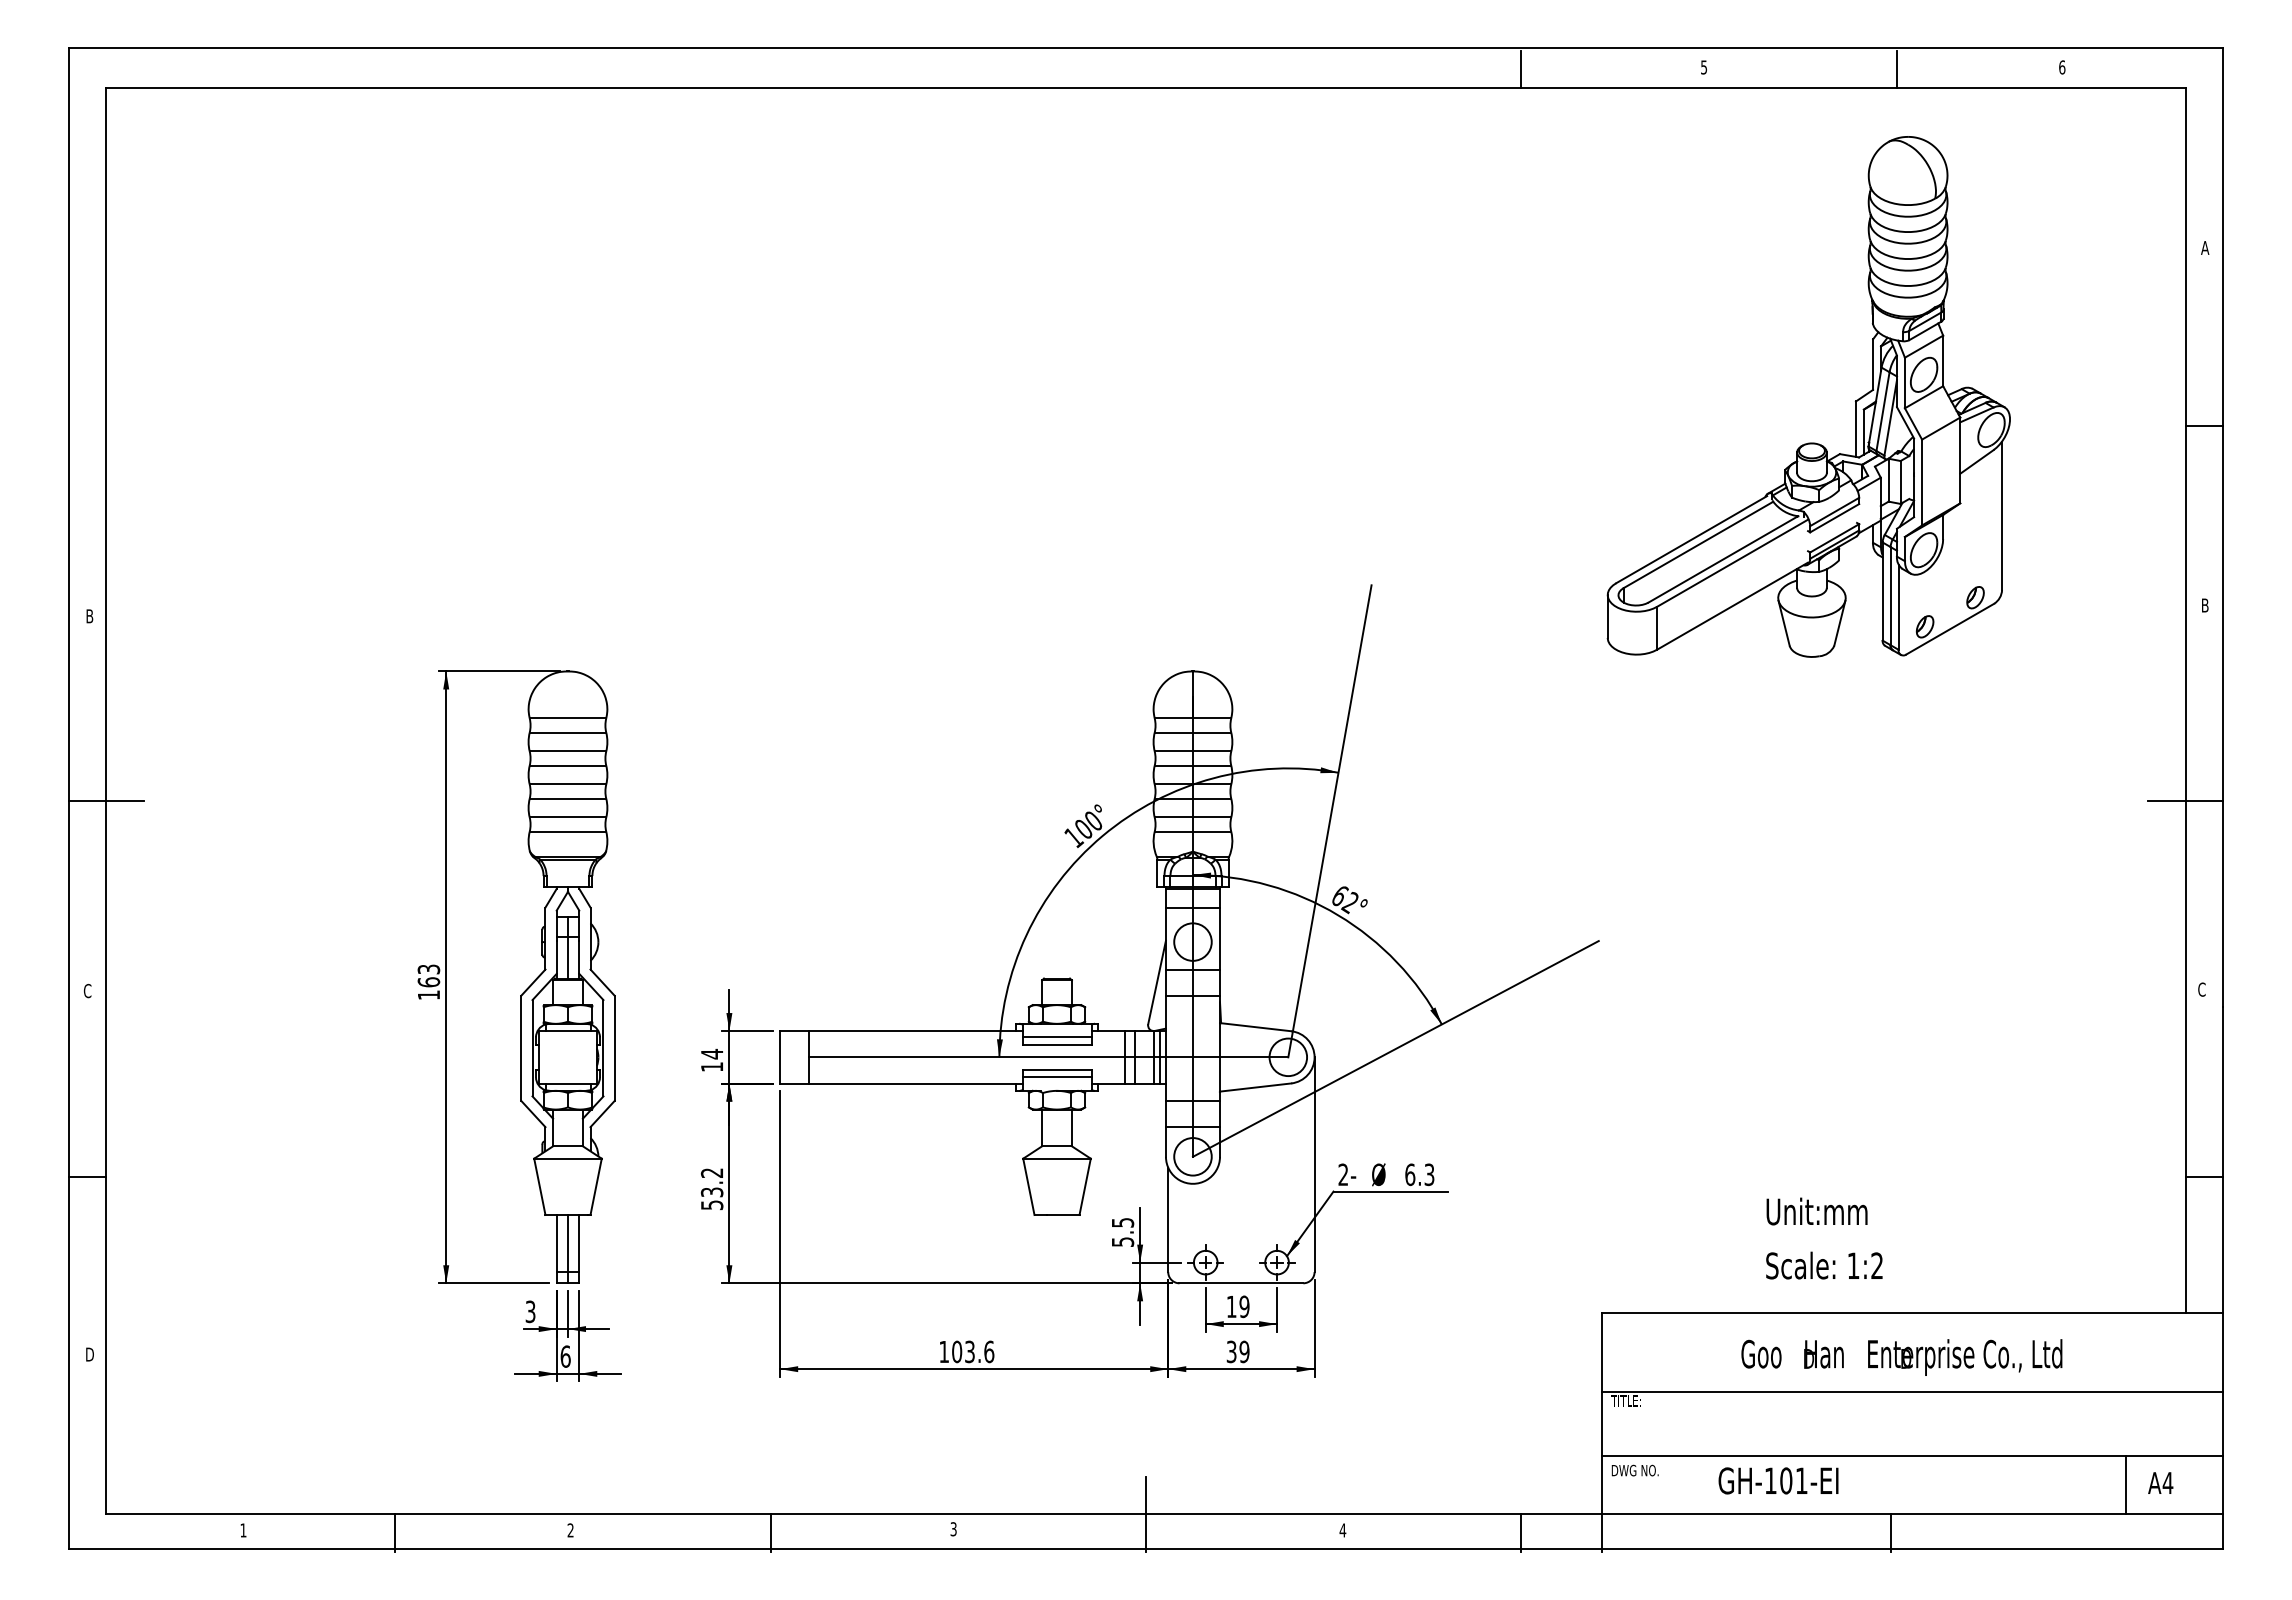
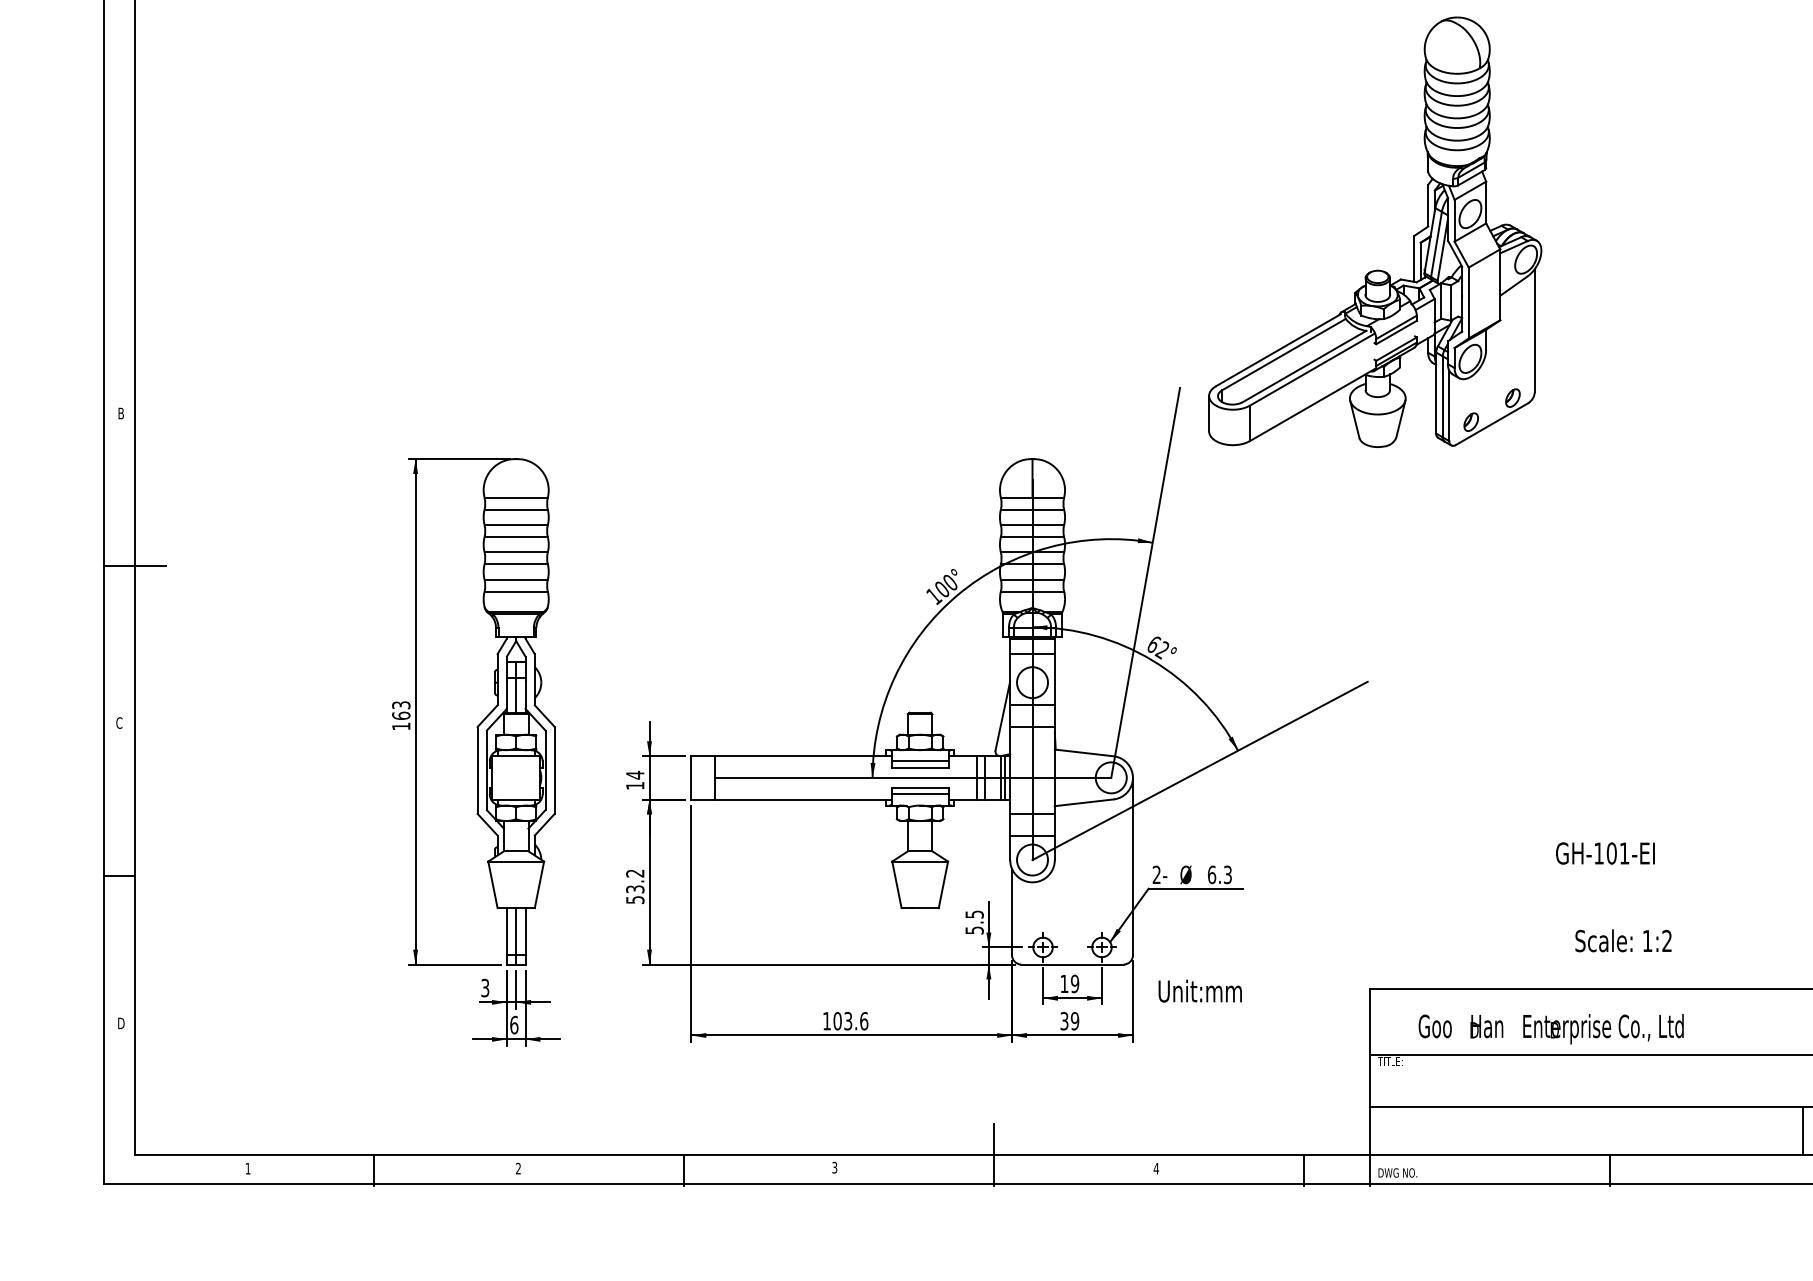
part: (1808, 442) -> (1374, 269), moved
text: (1816, 1211) -> (1199, 991), moved
text: (1824, 1265) -> (1623, 940), moved
text: (1901, 1357) -> (1550, 1029), moved
text: (1634, 1470) -> (1397, 1172), moved
text: (1778, 1480) -> (1605, 853), moved

